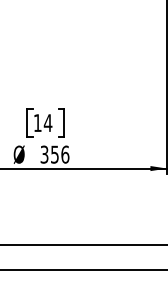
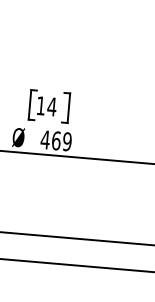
text: (54, 154) -> (55, 140), 356 -> 469

